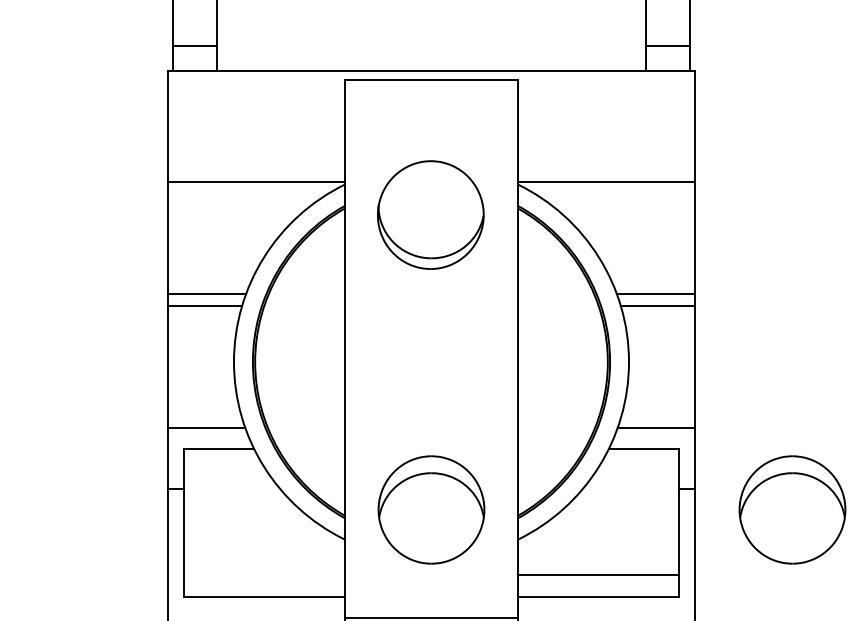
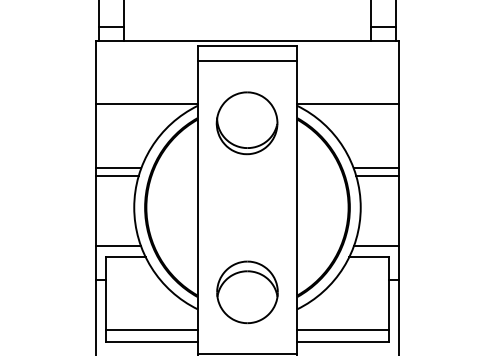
line: (431, 105) -> (247, 60), added
part: (792, 510) -> (454, 292), removed
line: (264, 574) -> (151, 329), added

